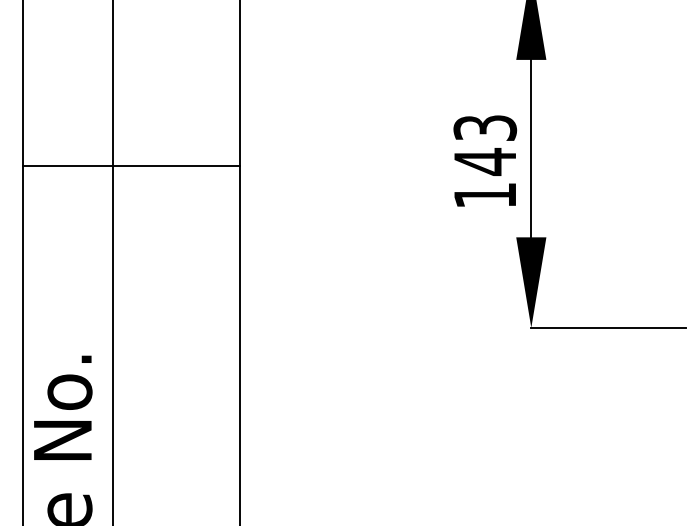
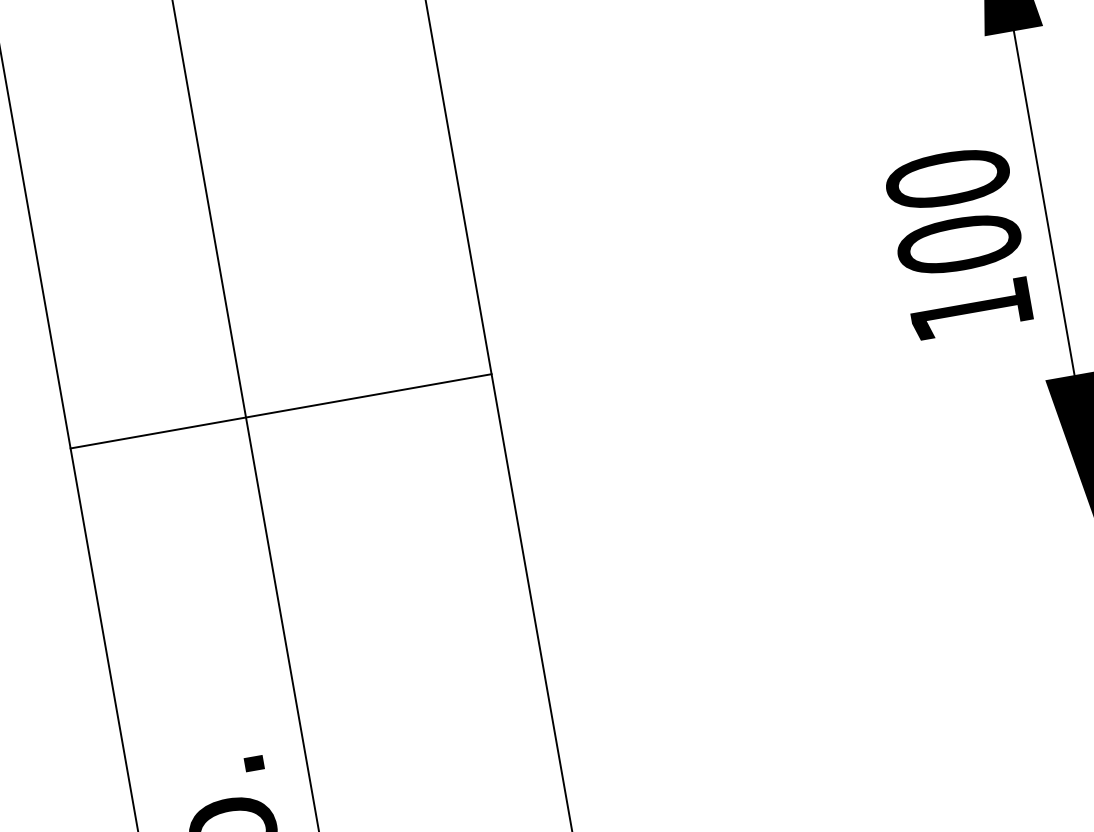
text: (485, 144) -> (954, 210), 143 -> 100
line: (130, 166) -> (279, 411), moved

